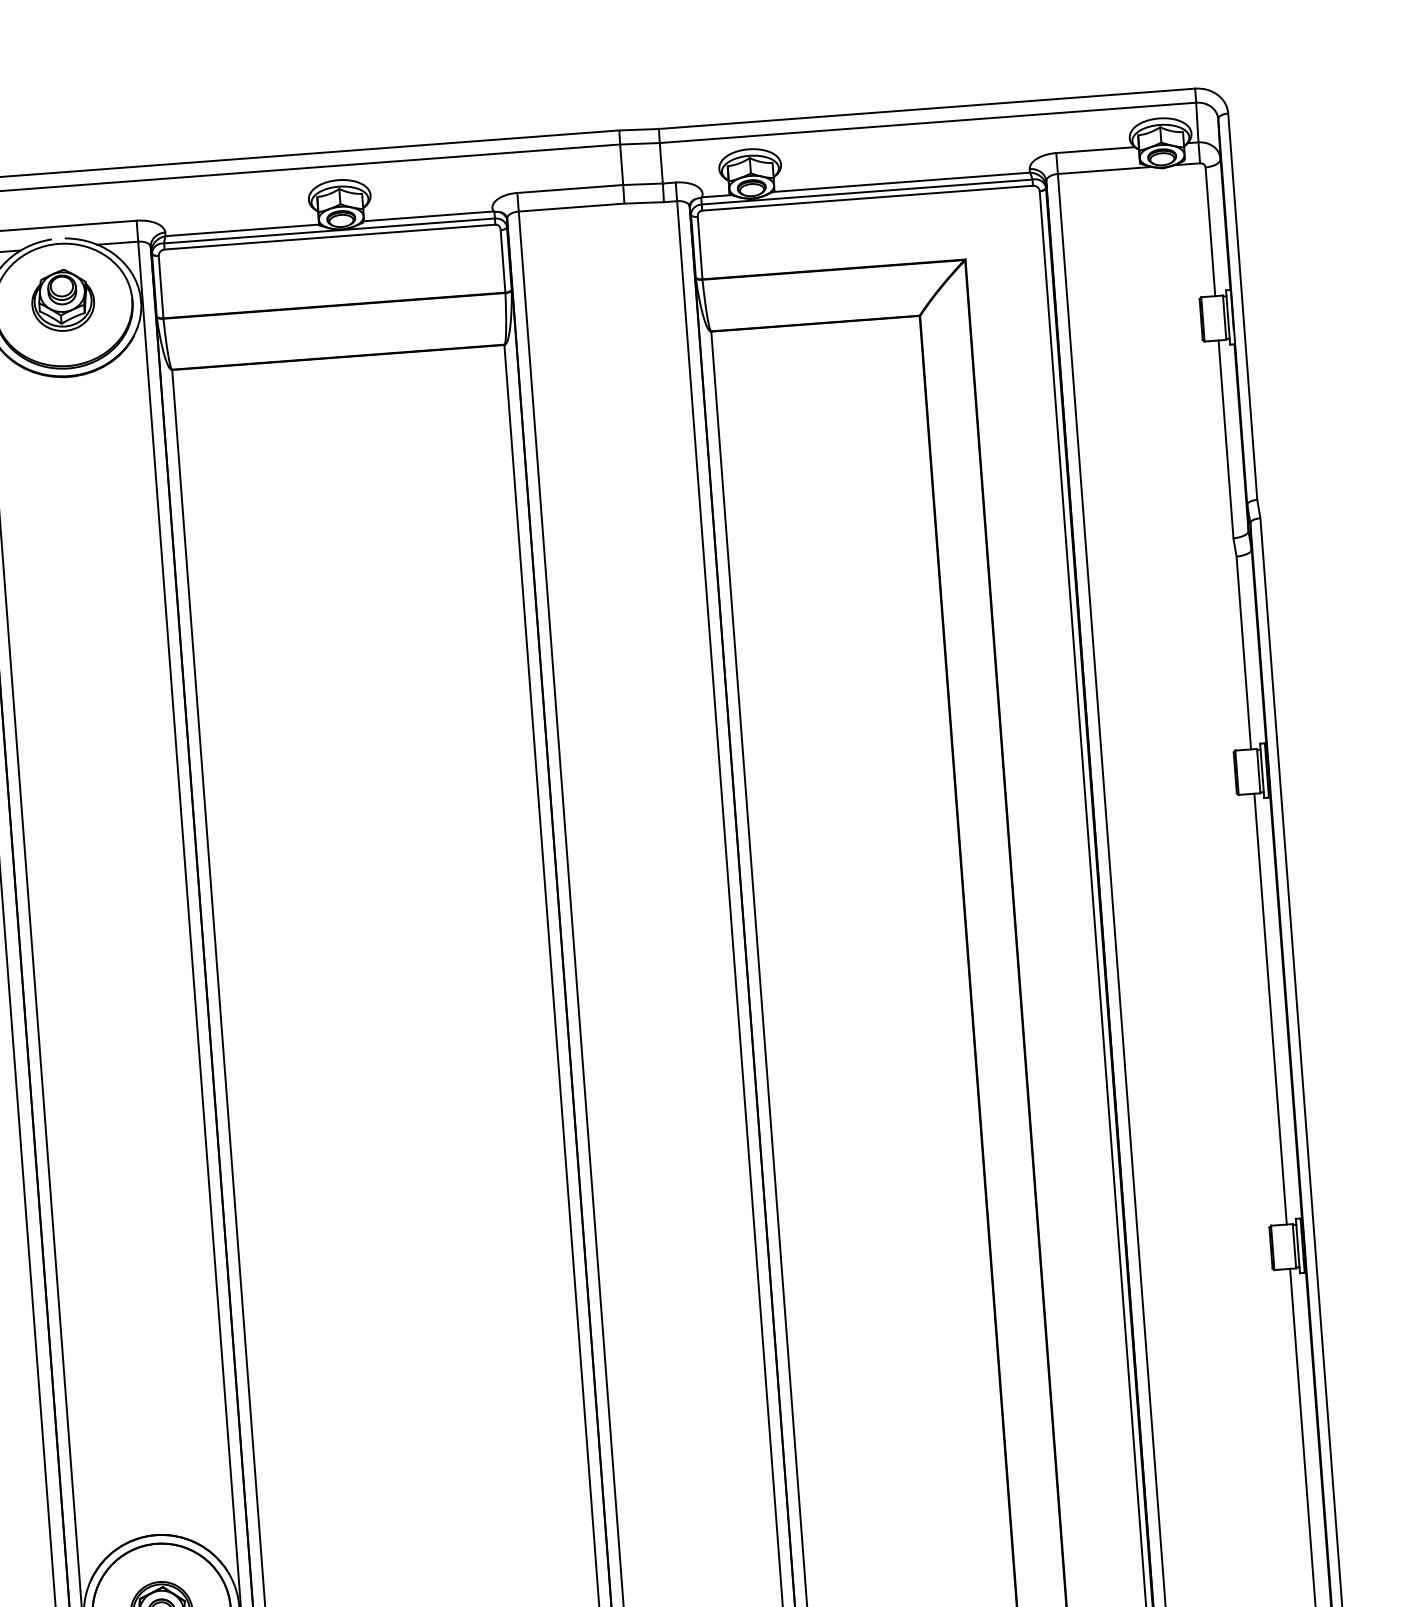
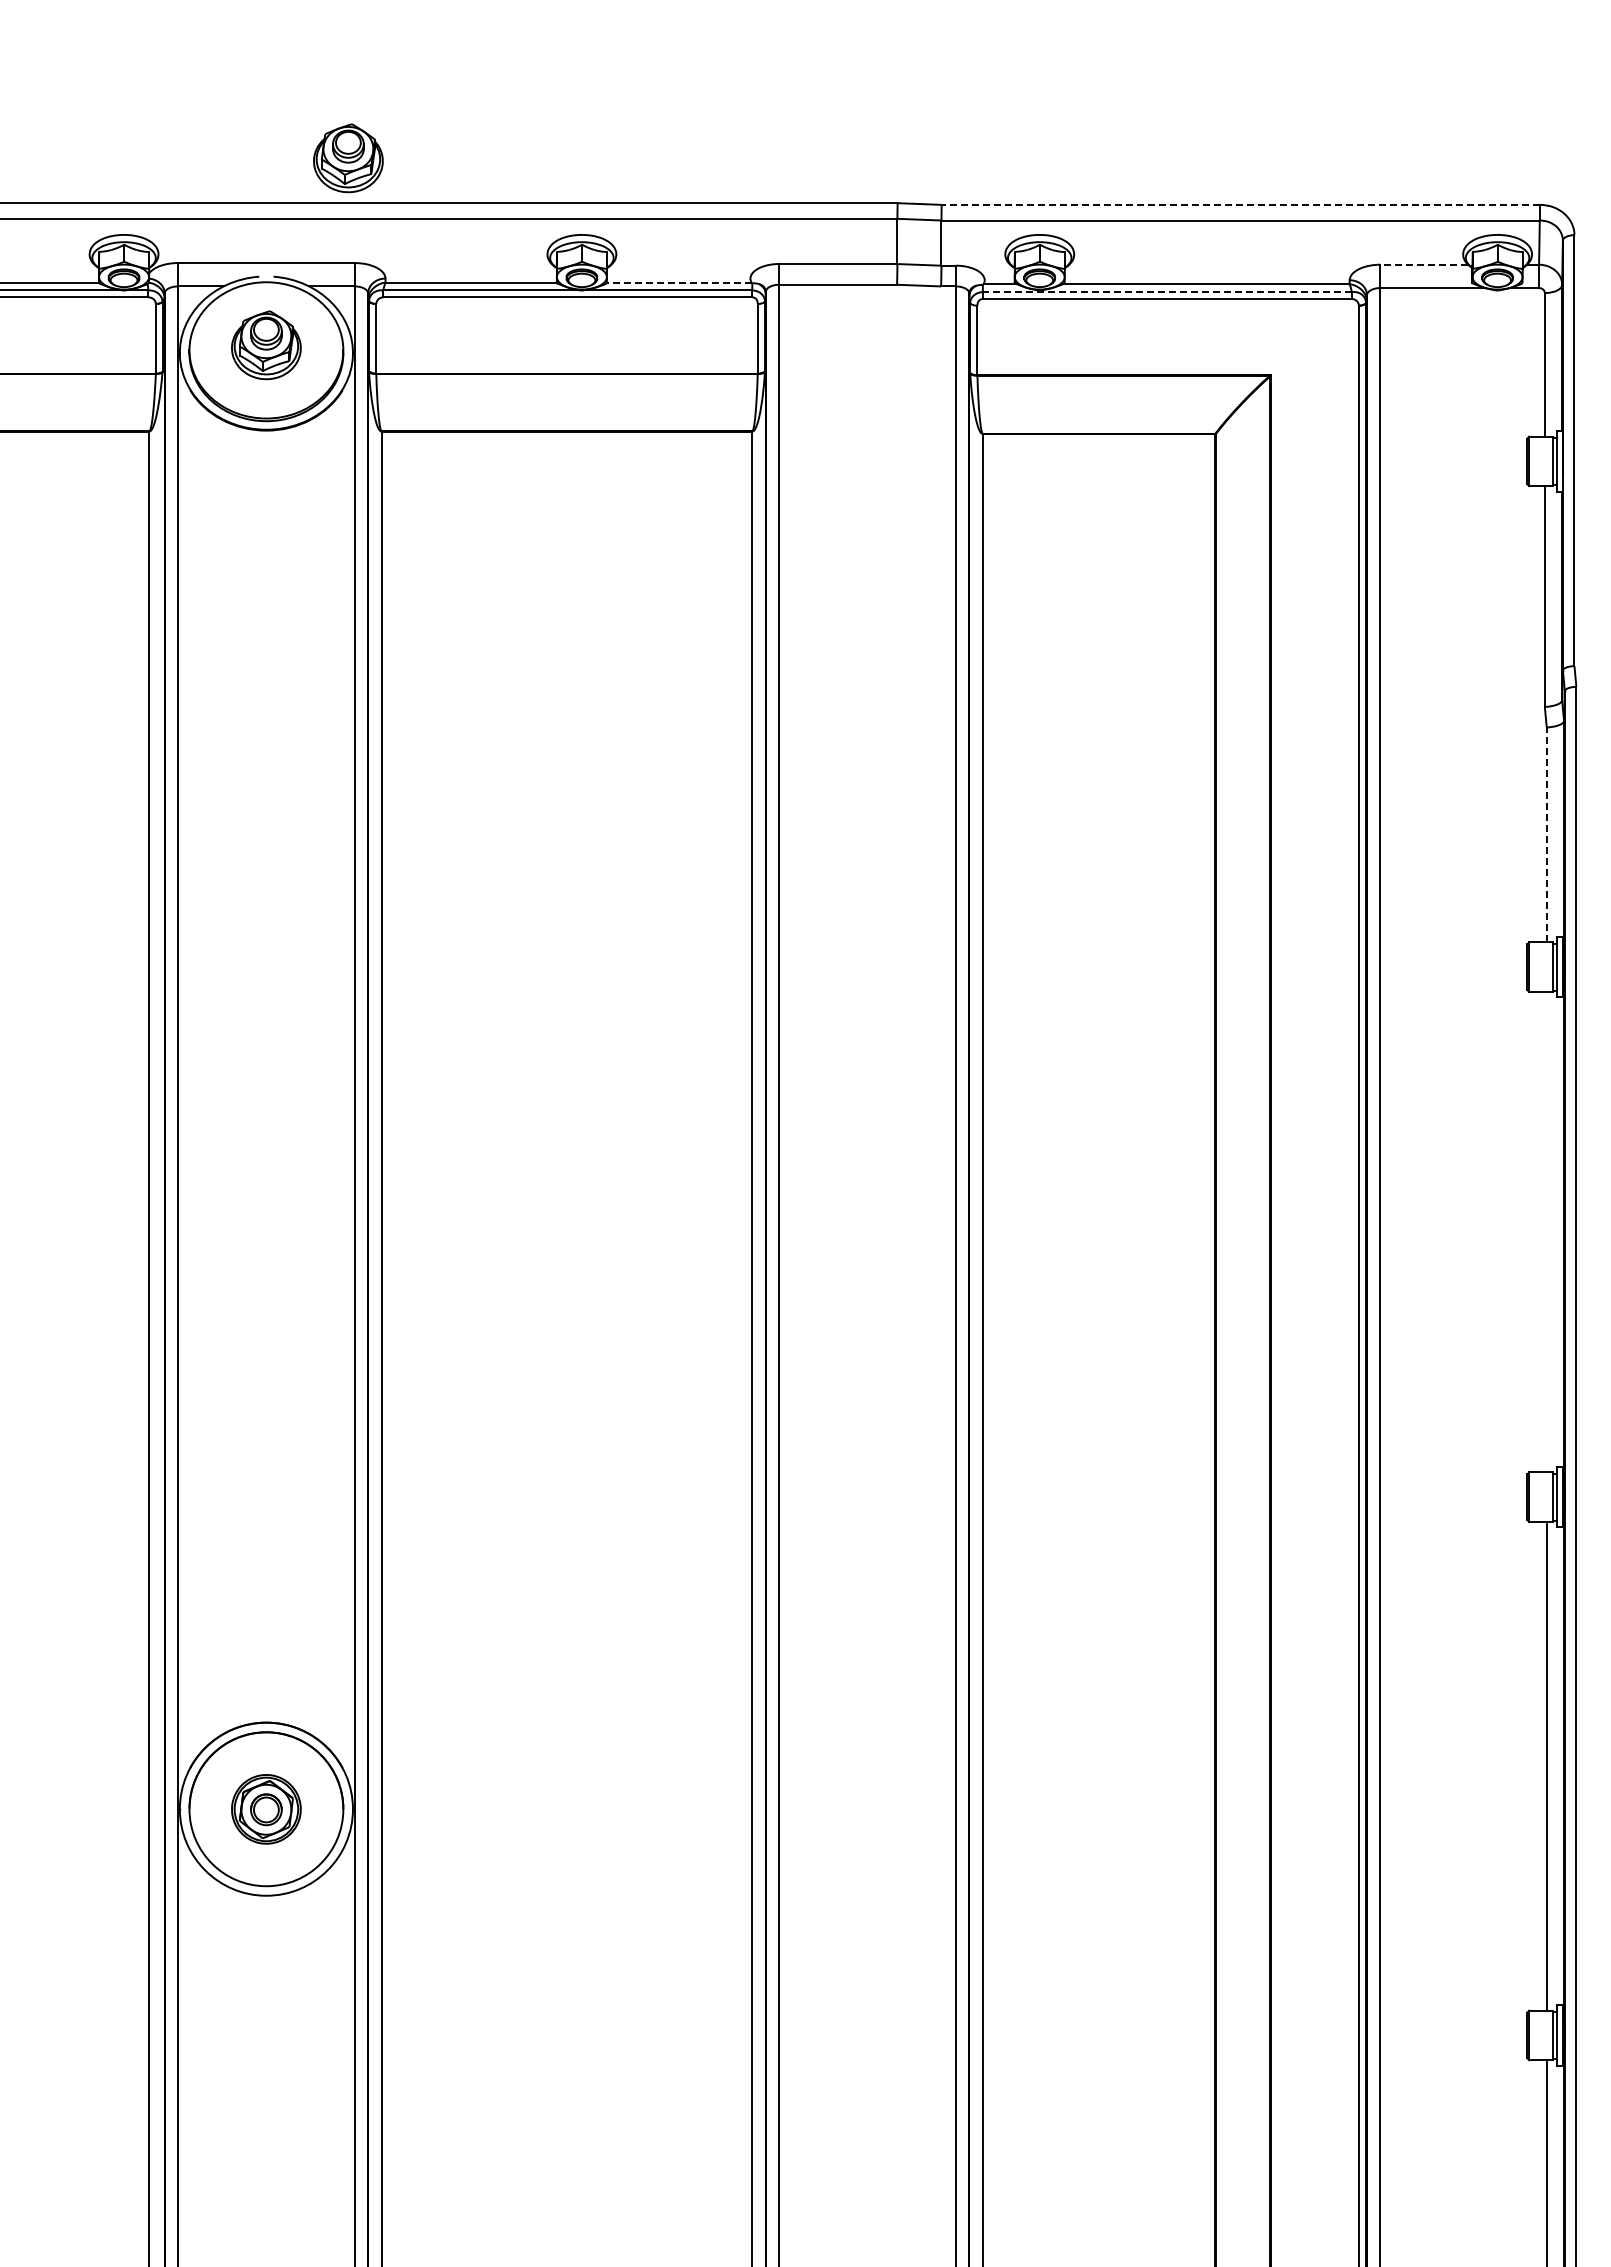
line: (926, 108) -> (1240, 204), solid -> dashed
part: (124, 127) -> (348, 158), added
line: (1095, 149) -> (1424, 264), solid -> dashed
line: (866, 192) -> (1166, 292), solid -> dashed
line: (428, 216) -> (678, 282), solid -> dashed
line: (1243, 652) -> (1546, 834), solid -> dashed
line: (1270, 1008) -> (1546, 1231), removed

